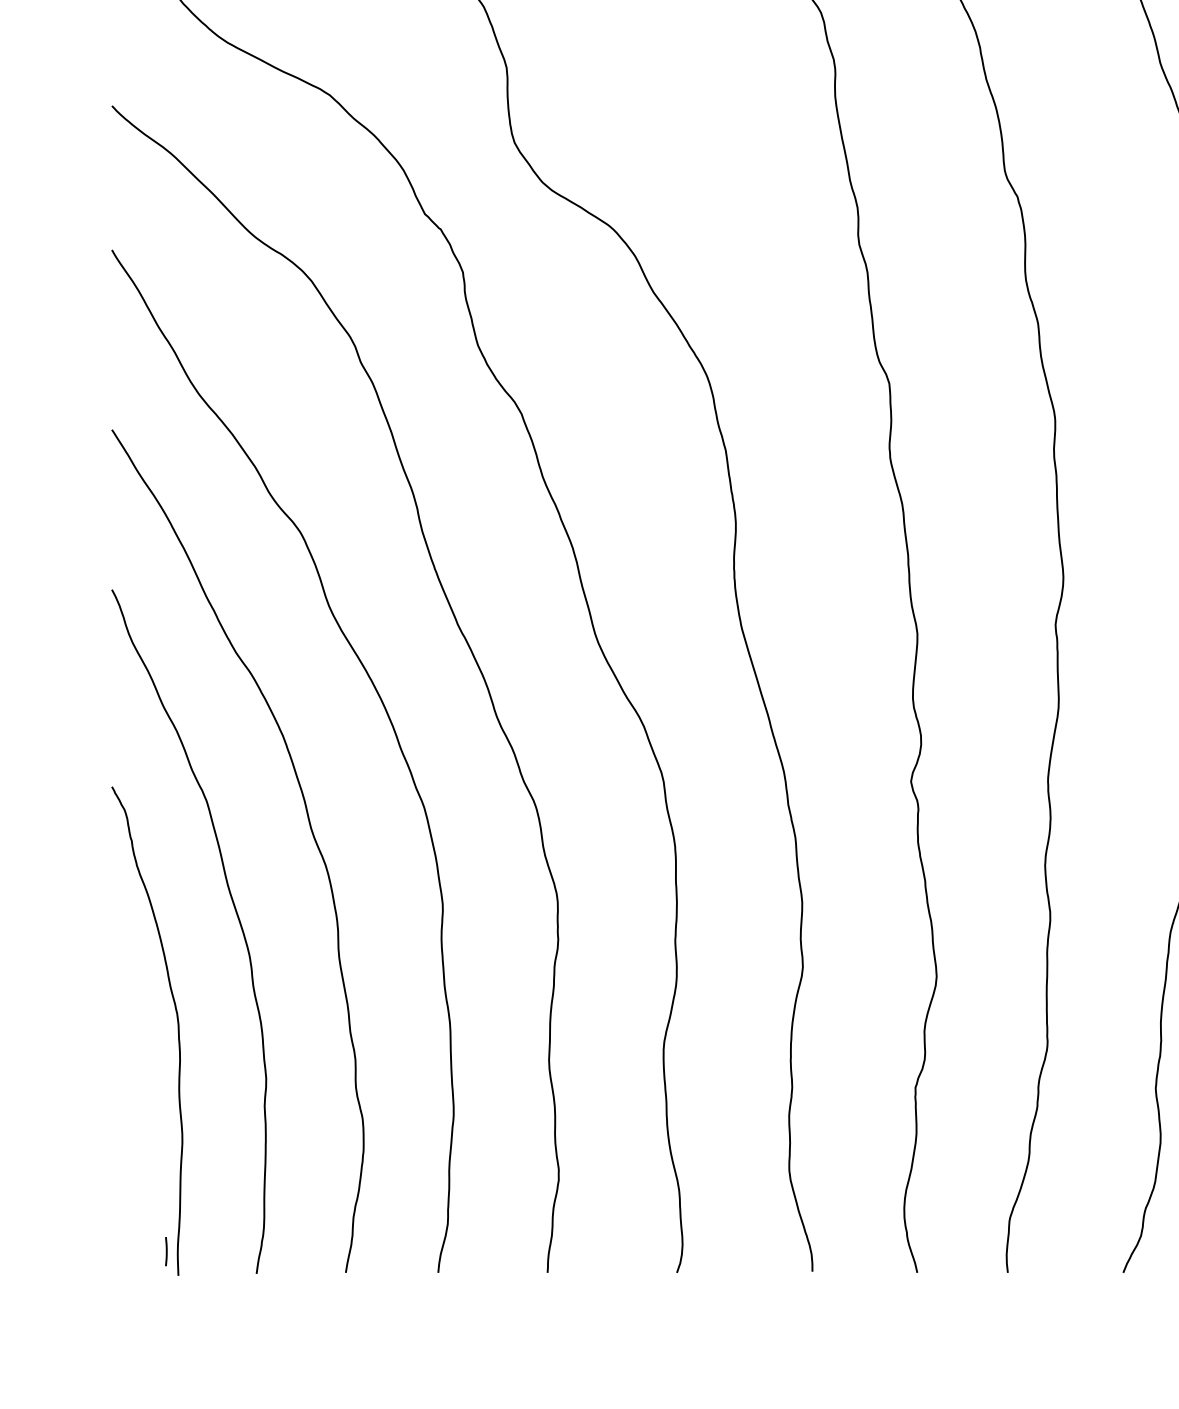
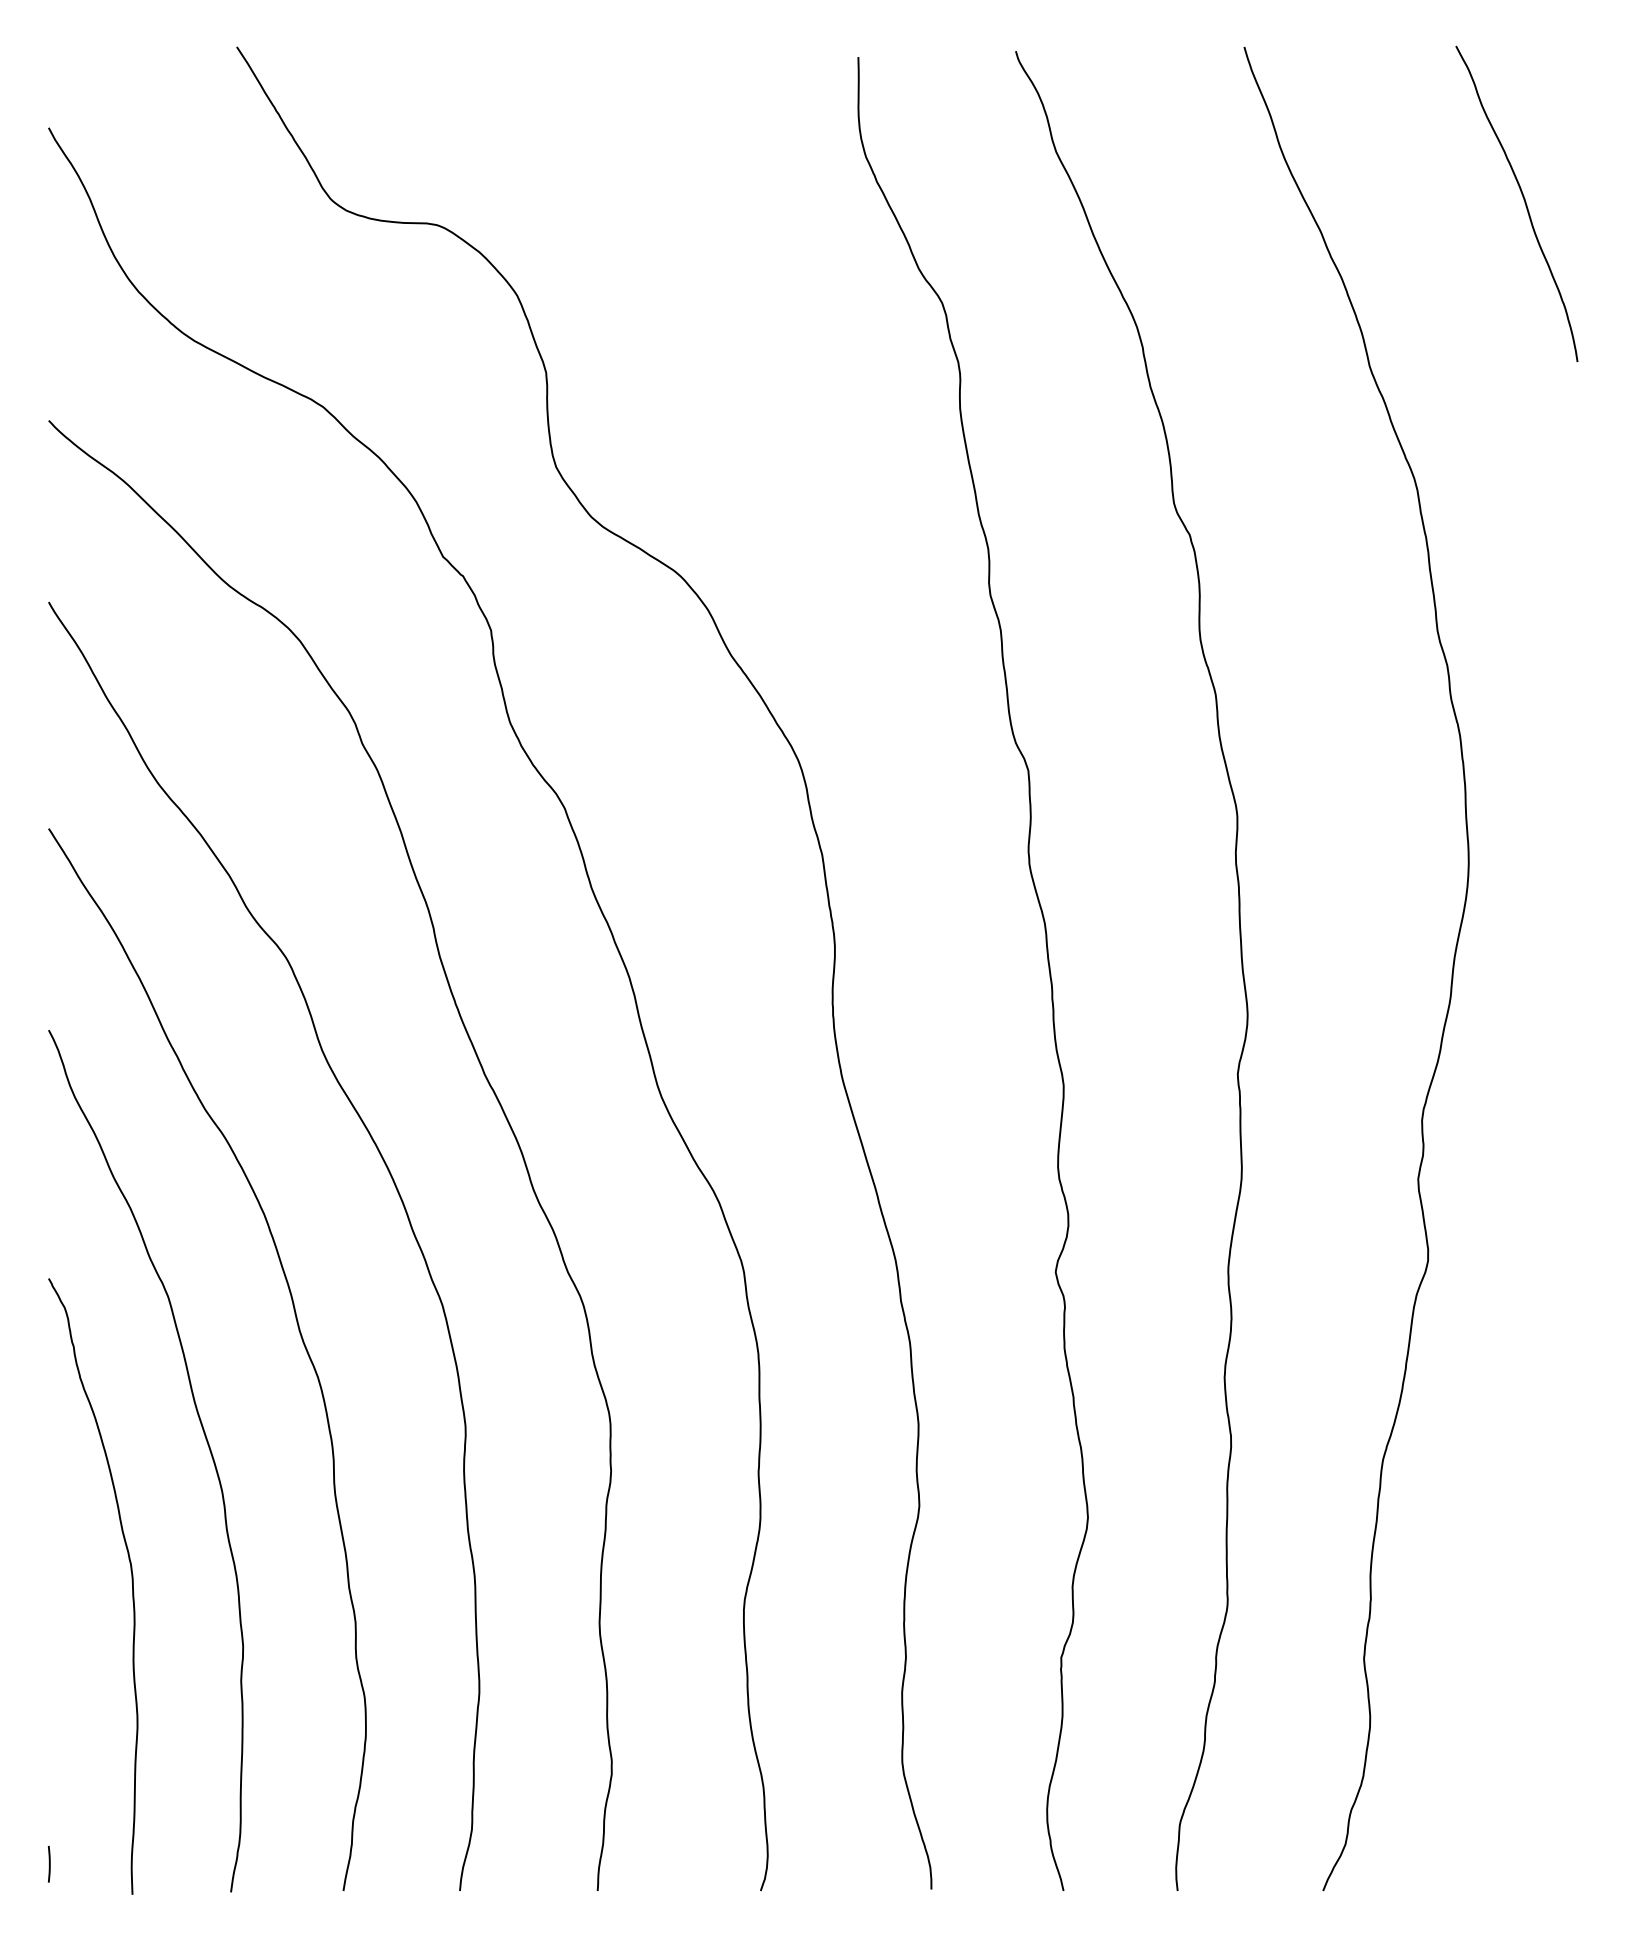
line: (165, 1251) -> (48, 1863), moved

